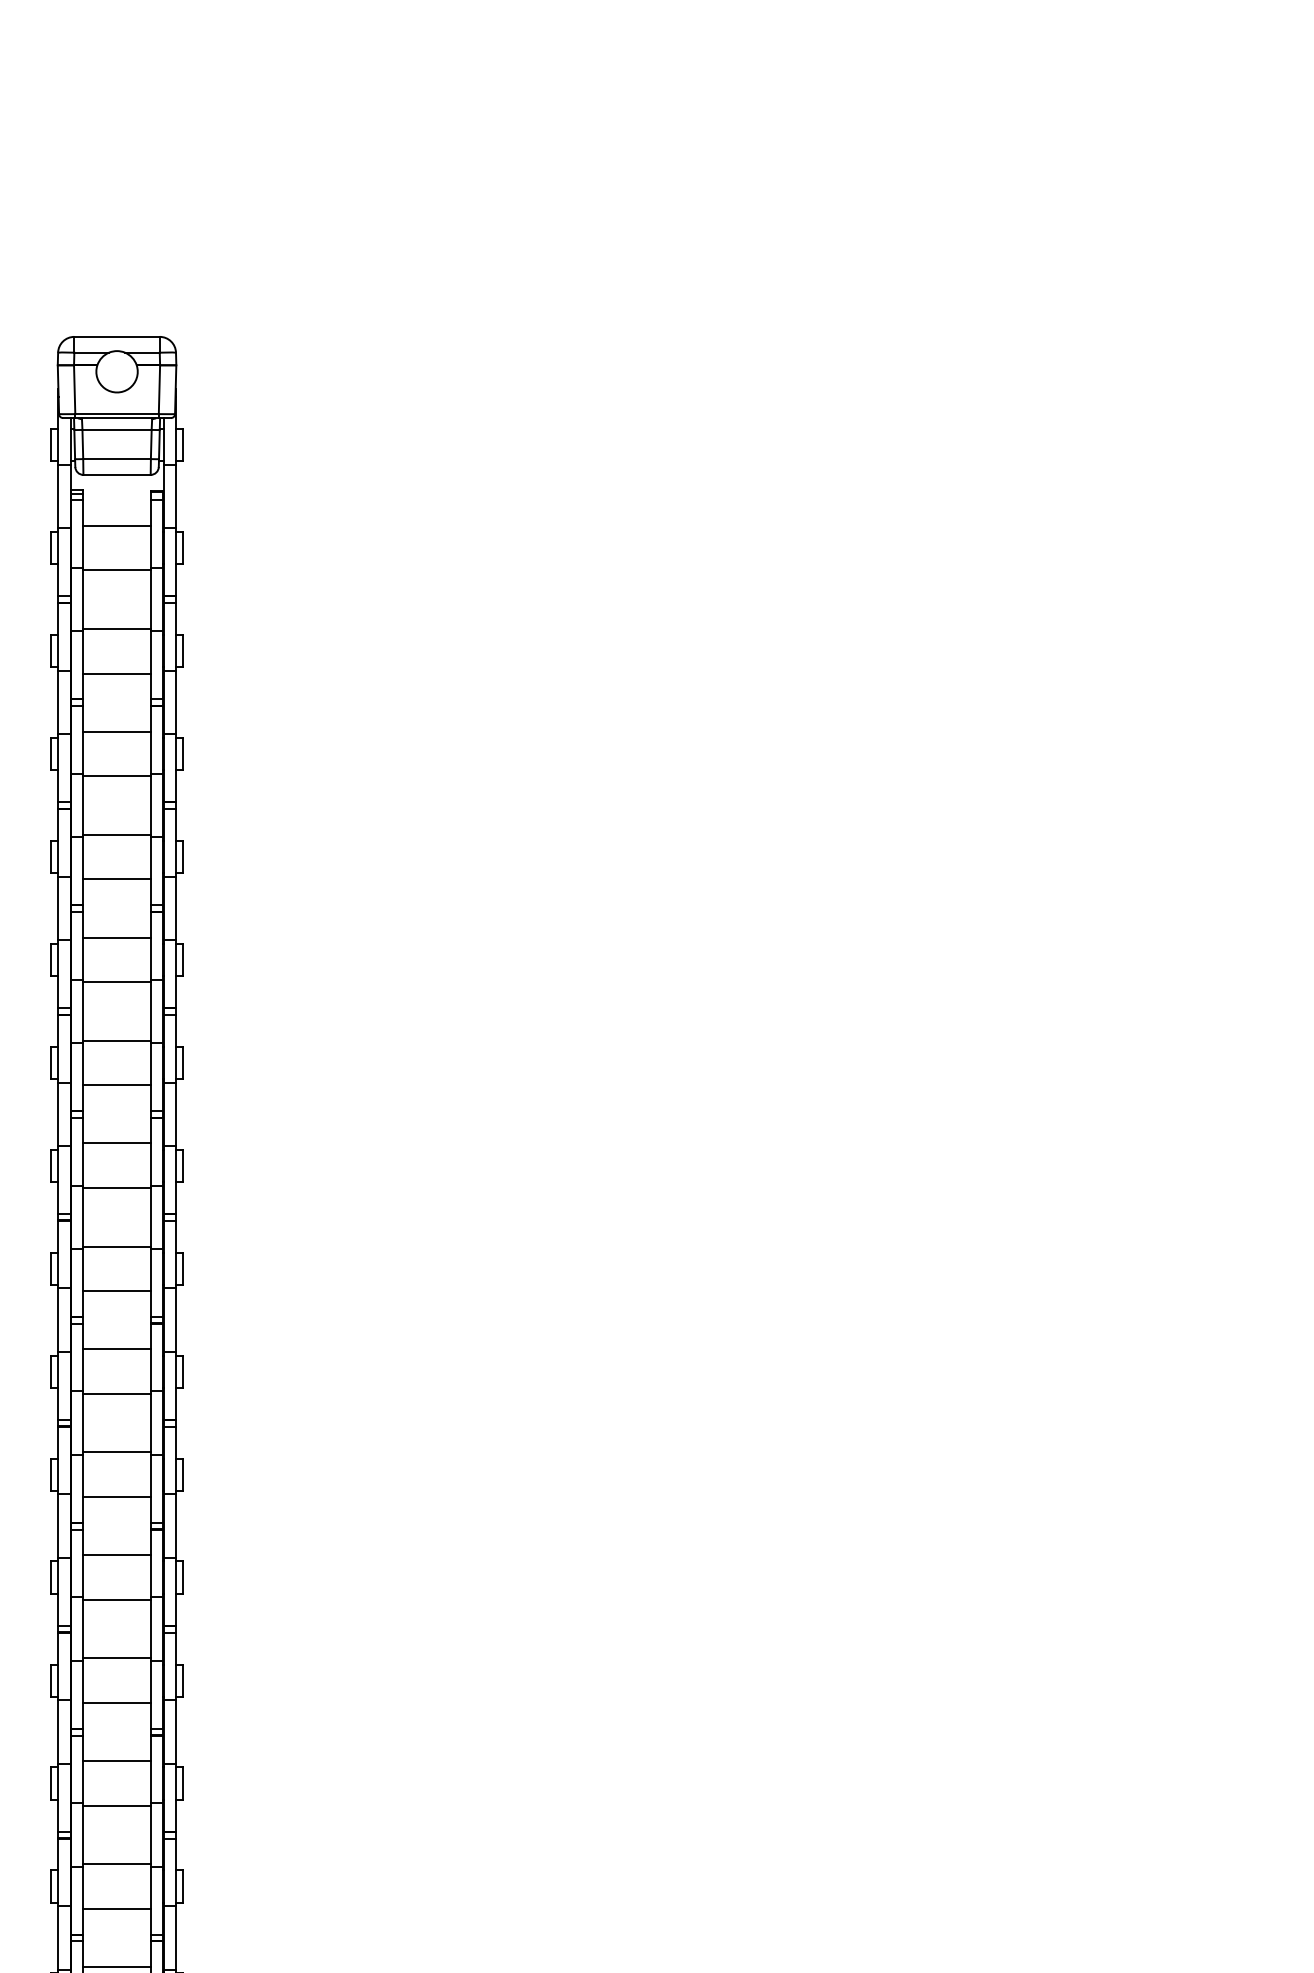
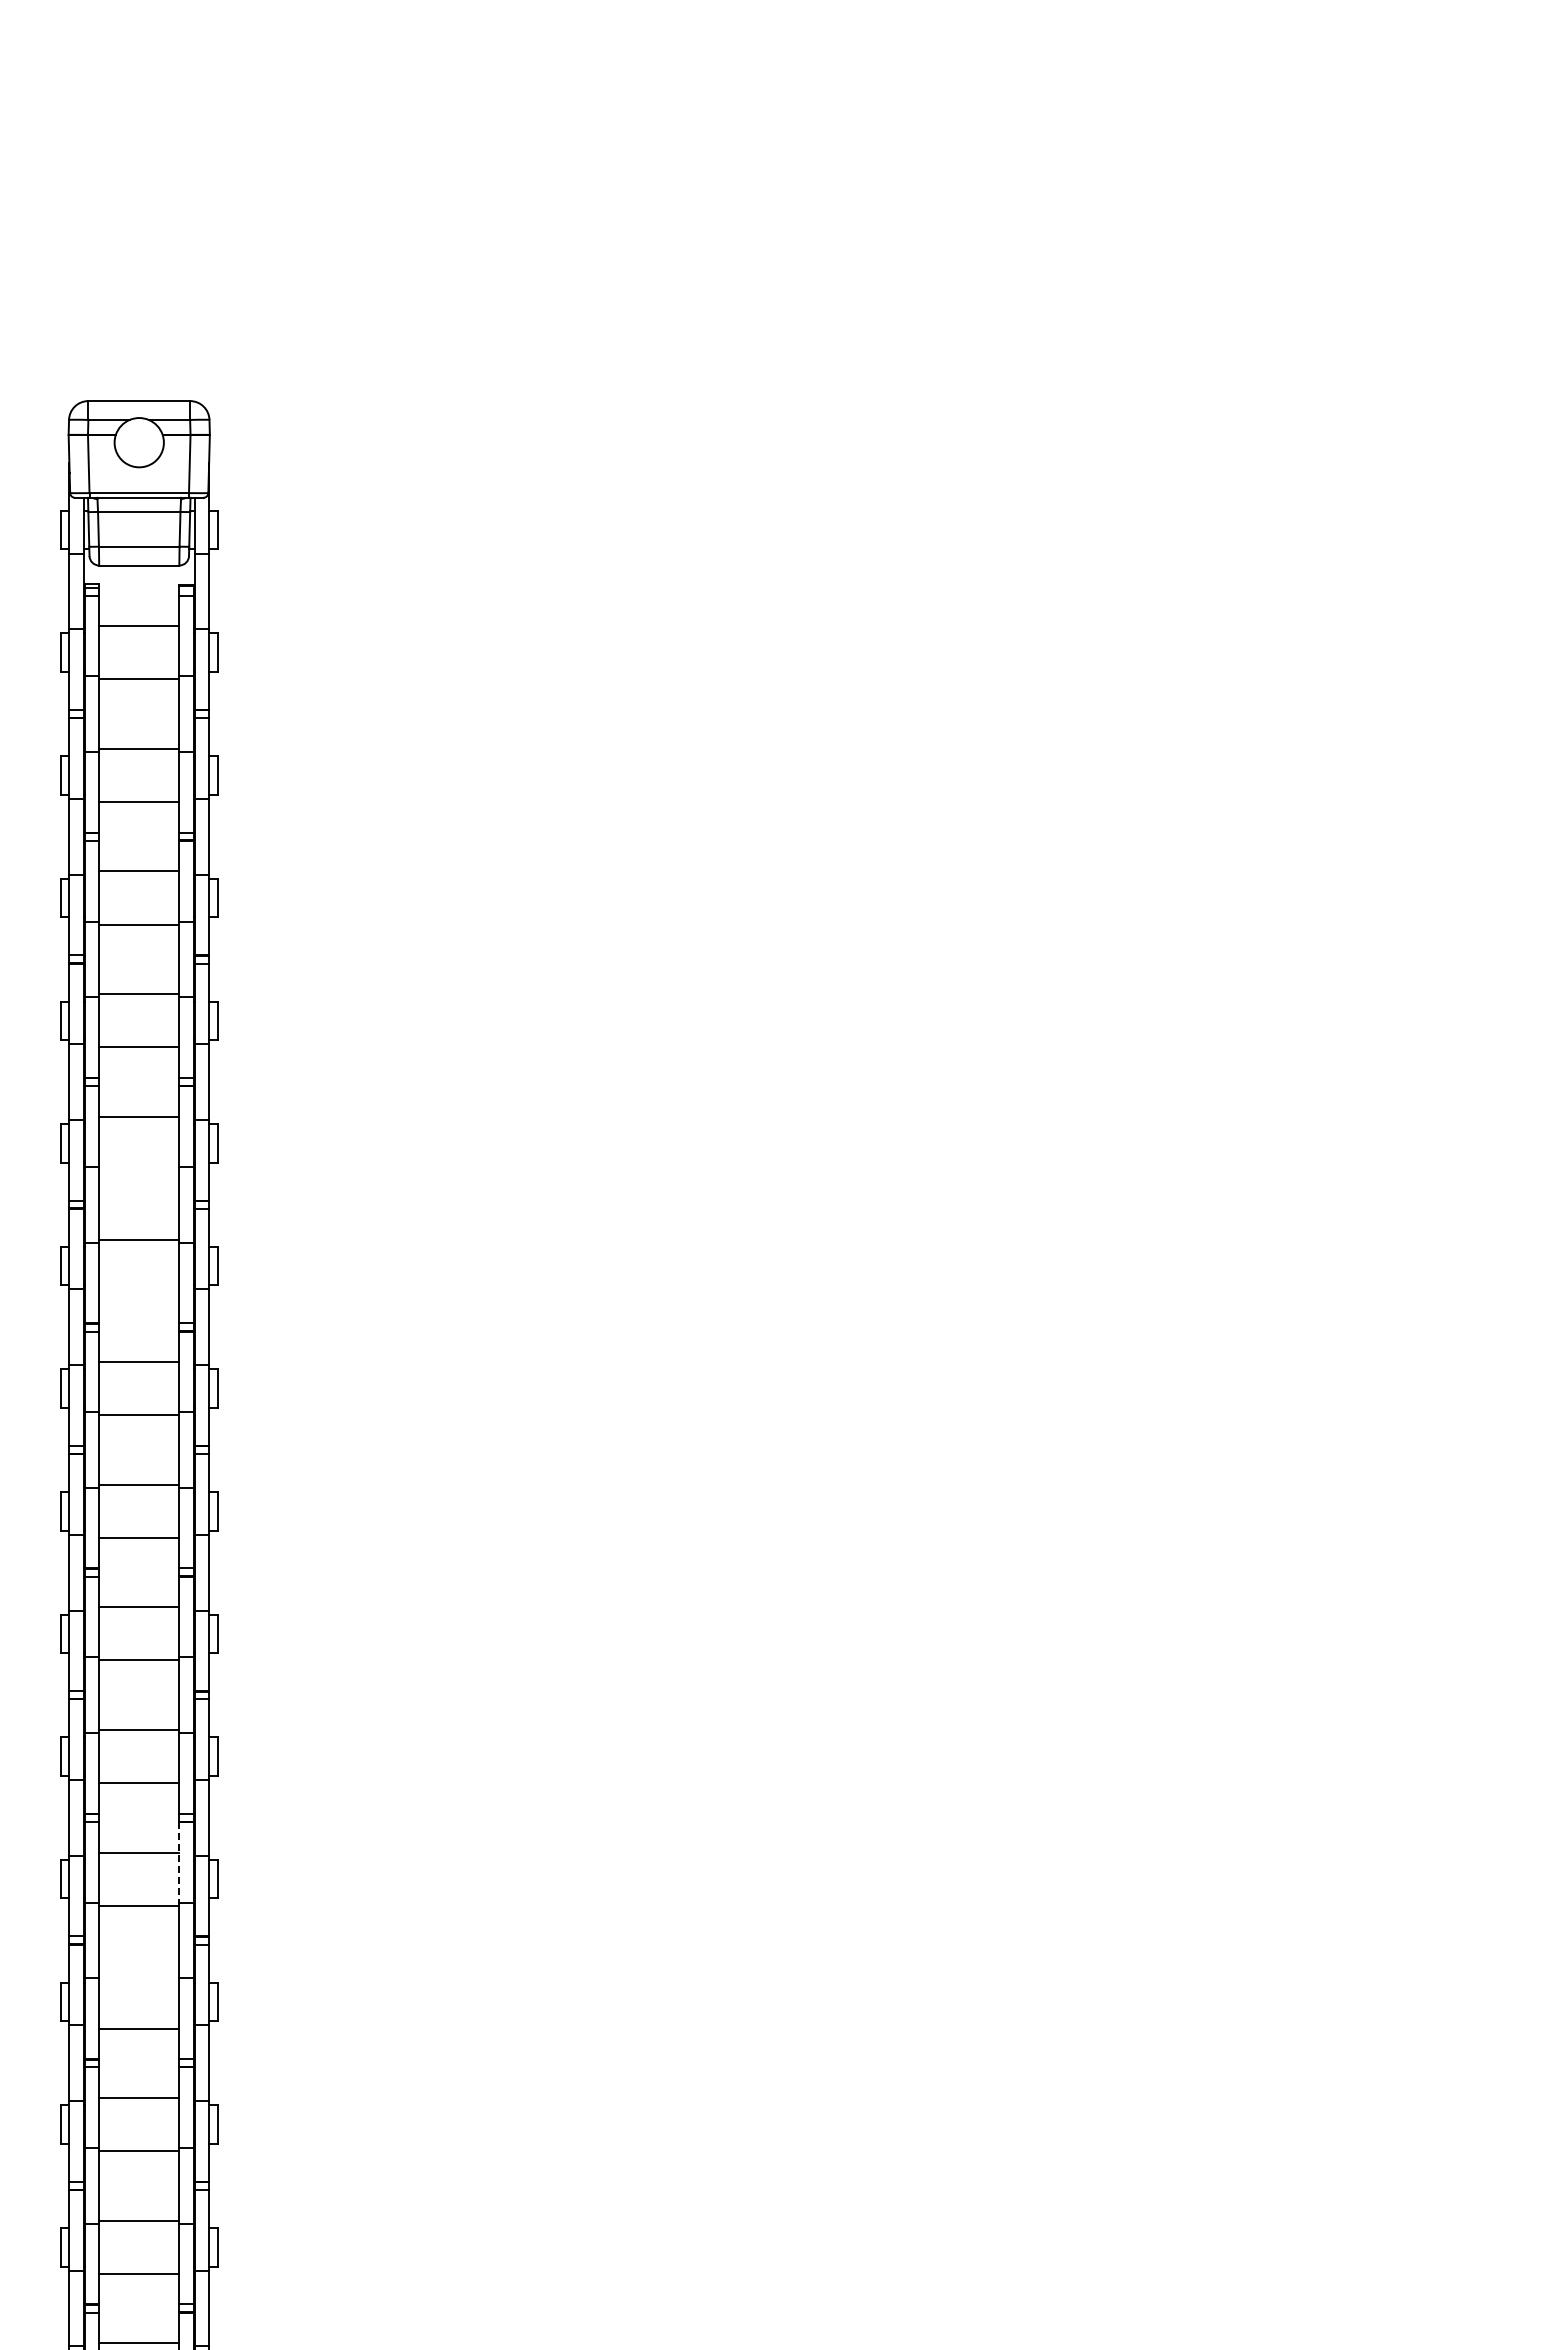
line: (117, 981) -> (139, 1169), removed
line: (117, 1085) -> (139, 1292), removed
line: (150, 1563) -> (179, 1862), solid -> dashed
line: (117, 1658) -> (139, 1975), removed

